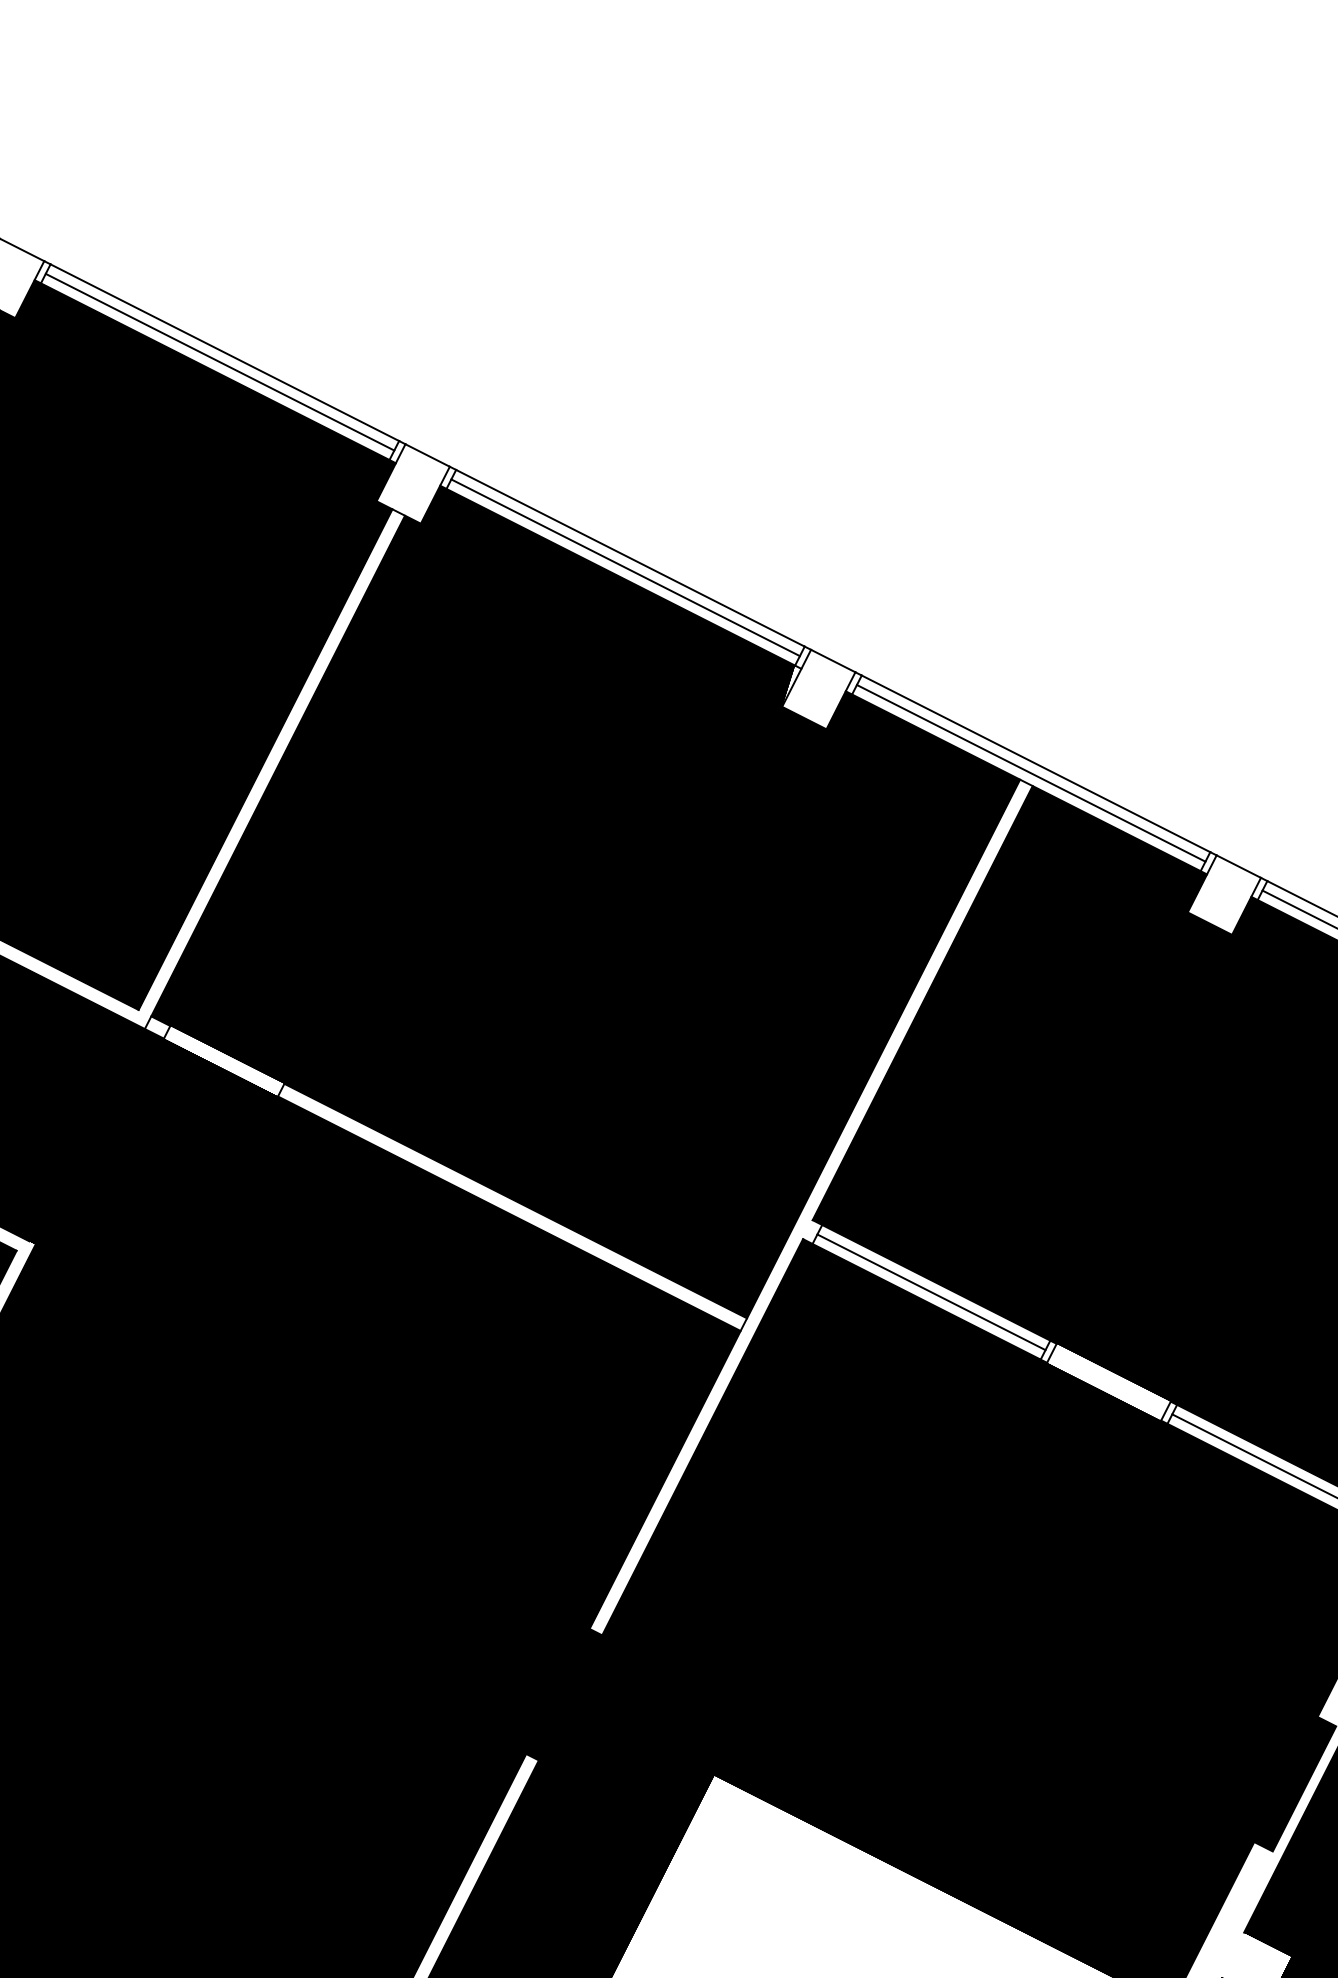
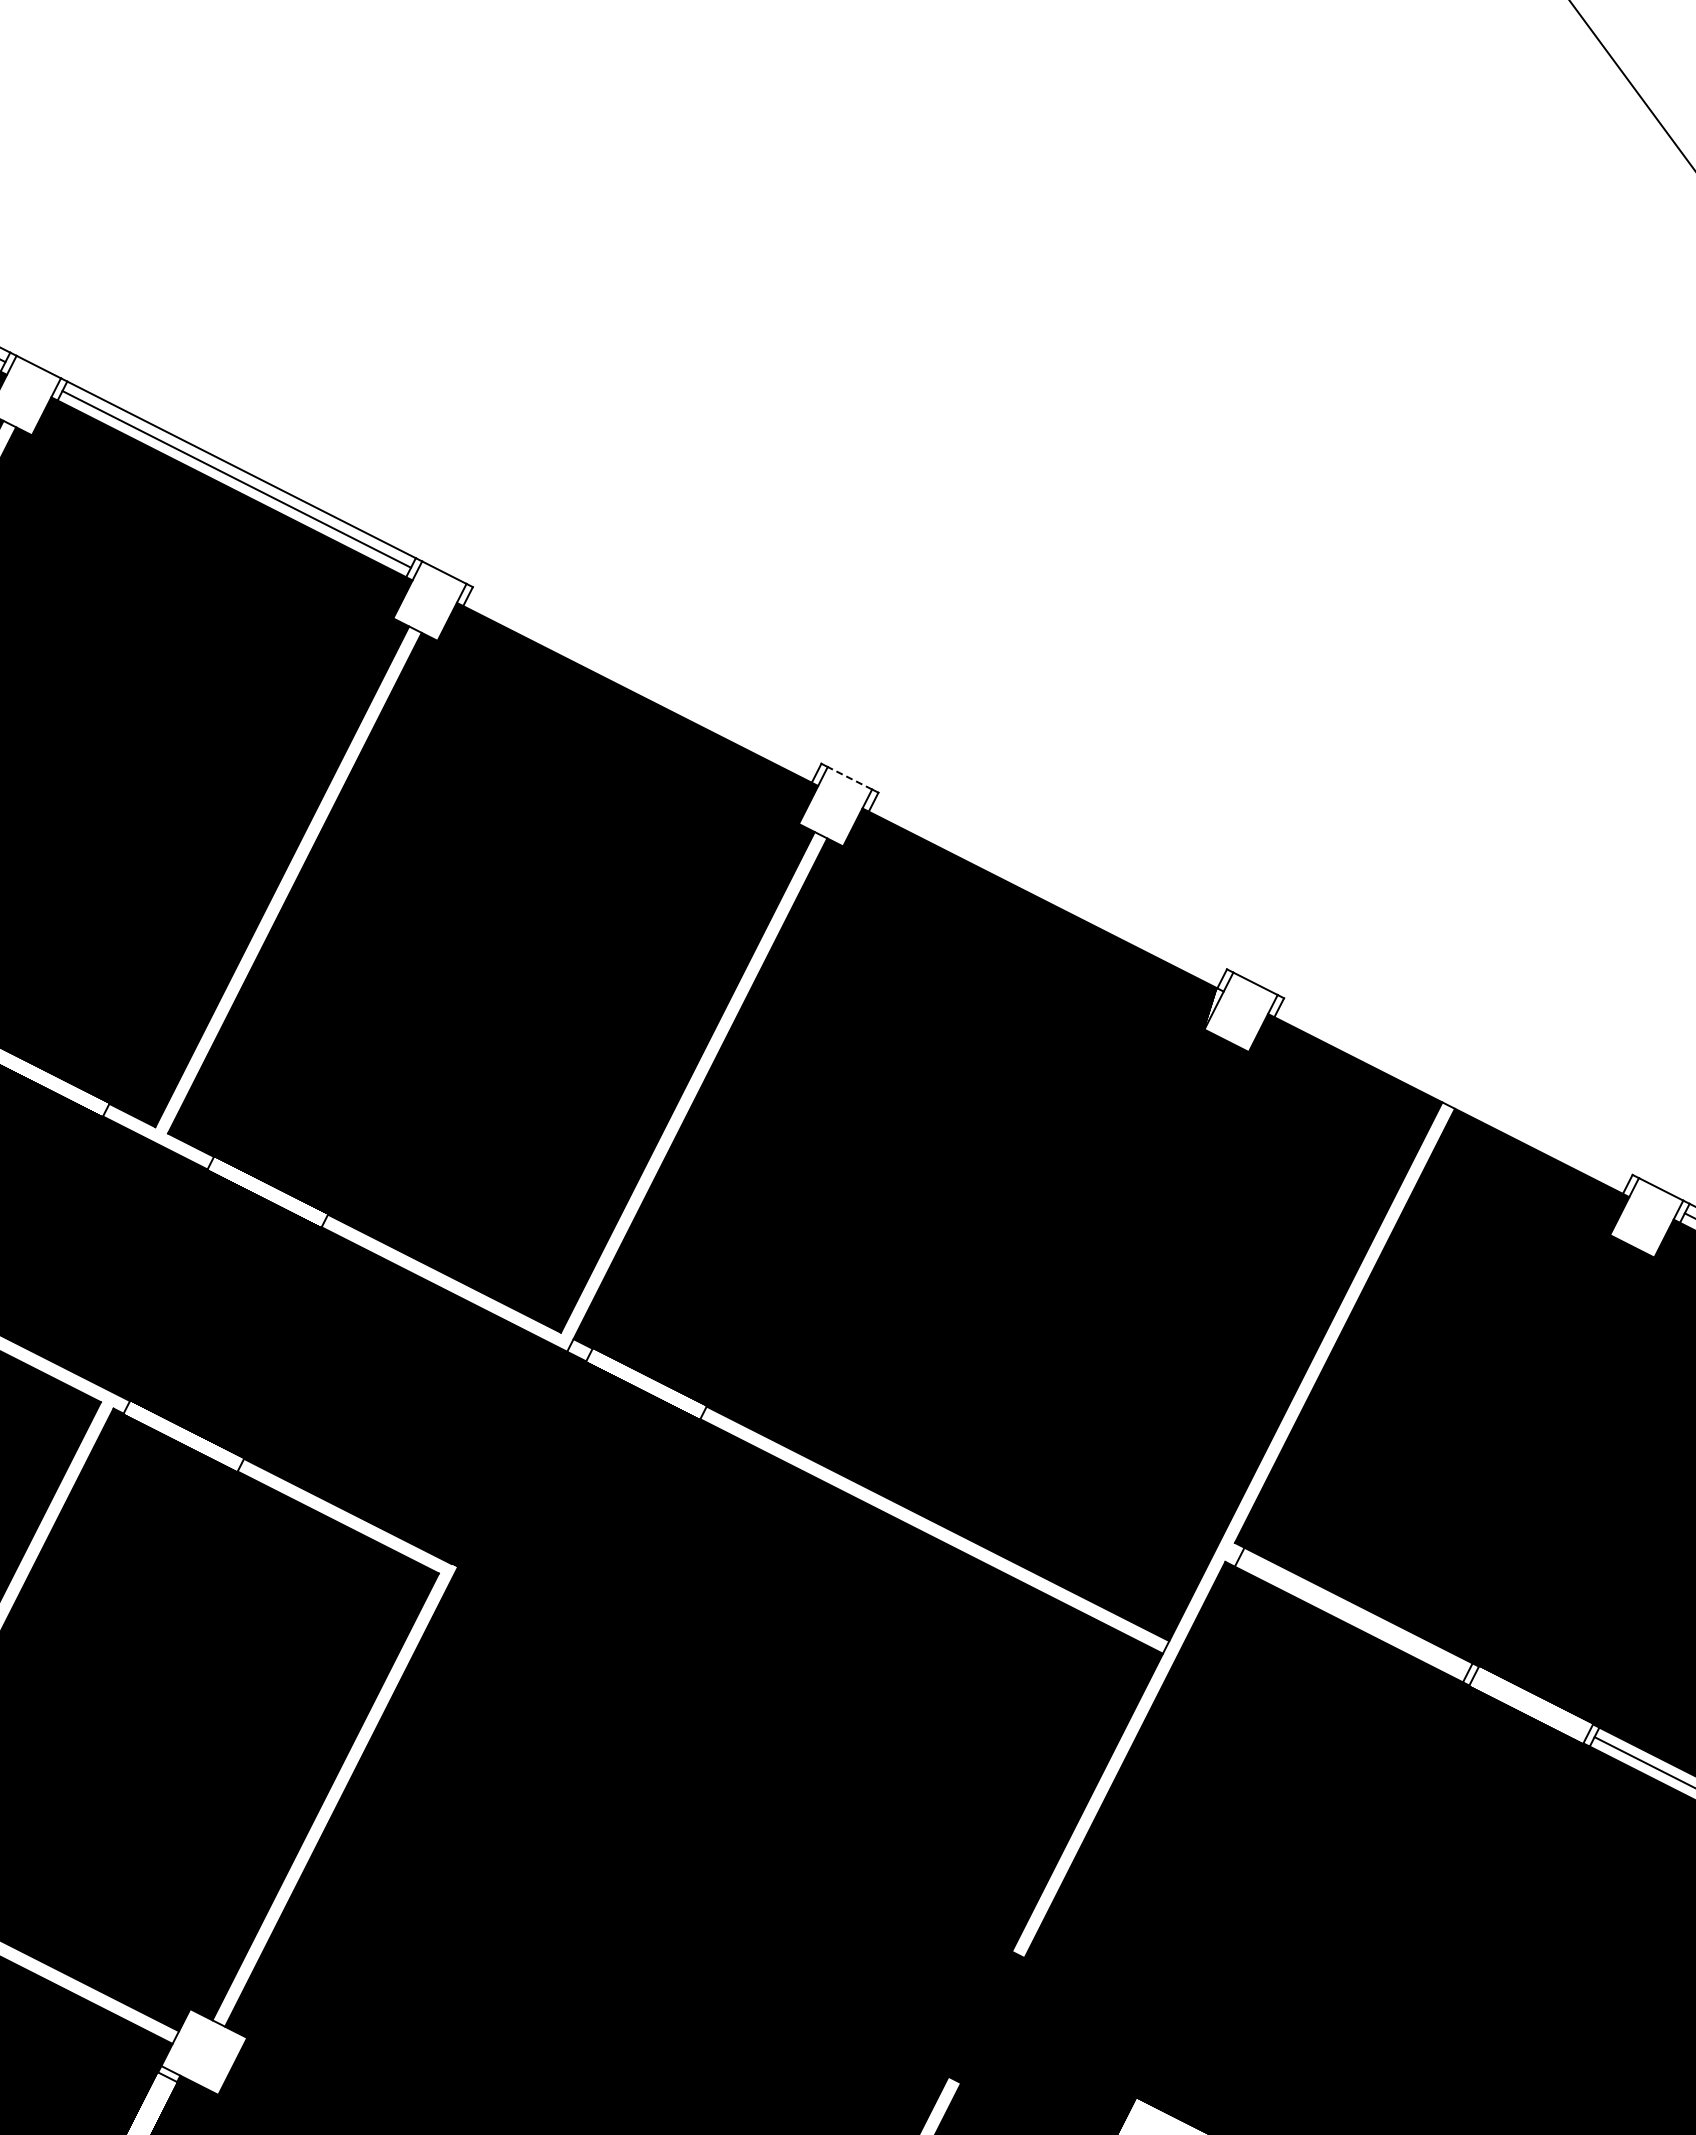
line: (224, 352) -> (646, 675), removed
line: (220, 361) -> (642, 684), removed
line: (427, 455) -> (849, 778), solid -> dashed
line: (630, 557) -> (1052, 880), removed
line: (625, 567) -> (1047, 890), removed
line: (1036, 763) -> (1458, 1086), removed
line: (1031, 772) -> (1453, 1095), removed
line: (931, 1291) -> (1353, 1614), removed

